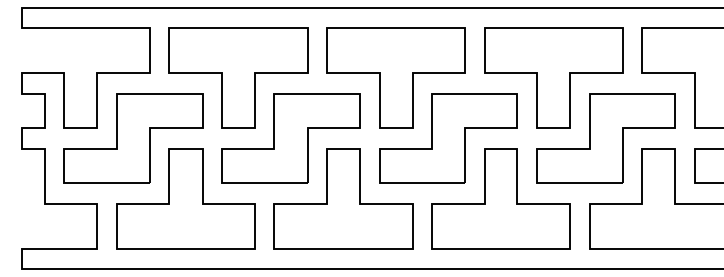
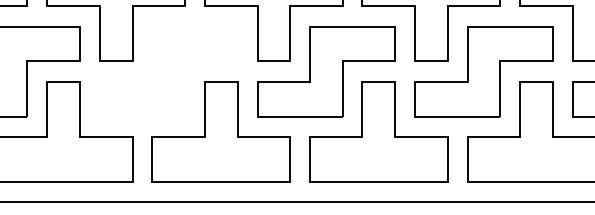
part: (290, 138) -> (168, 71), removed

